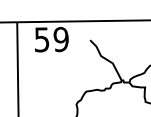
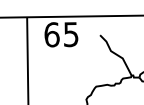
text: (51, 39) -> (61, 34), 59 -> 65

